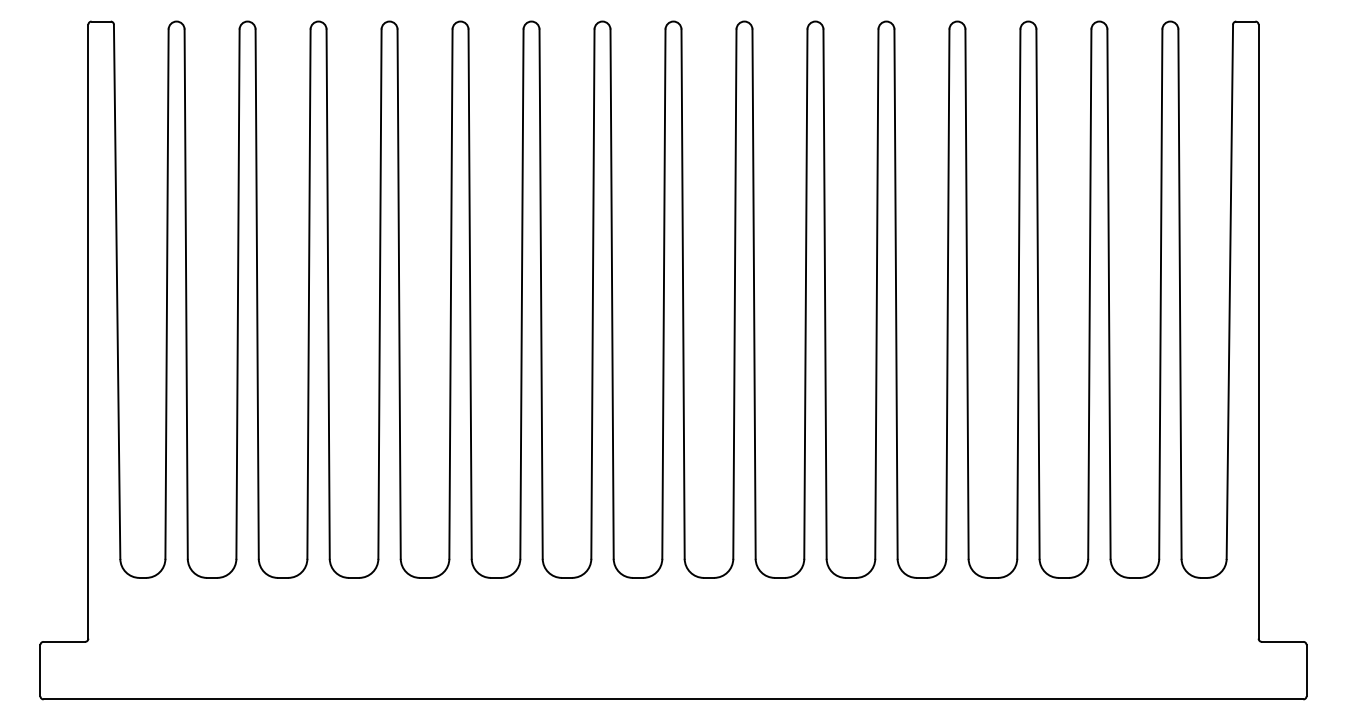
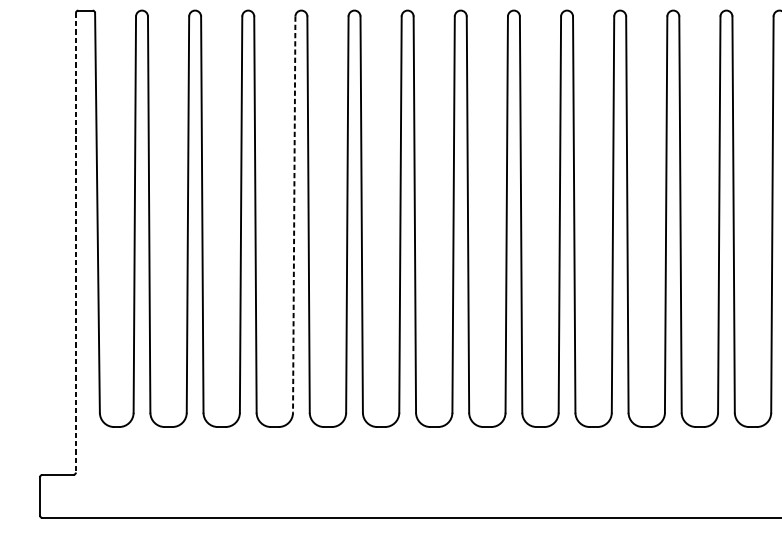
line: (379, 294) -> (293, 214), solid -> dashed
line: (88, 331) -> (76, 242), solid -> dashed

